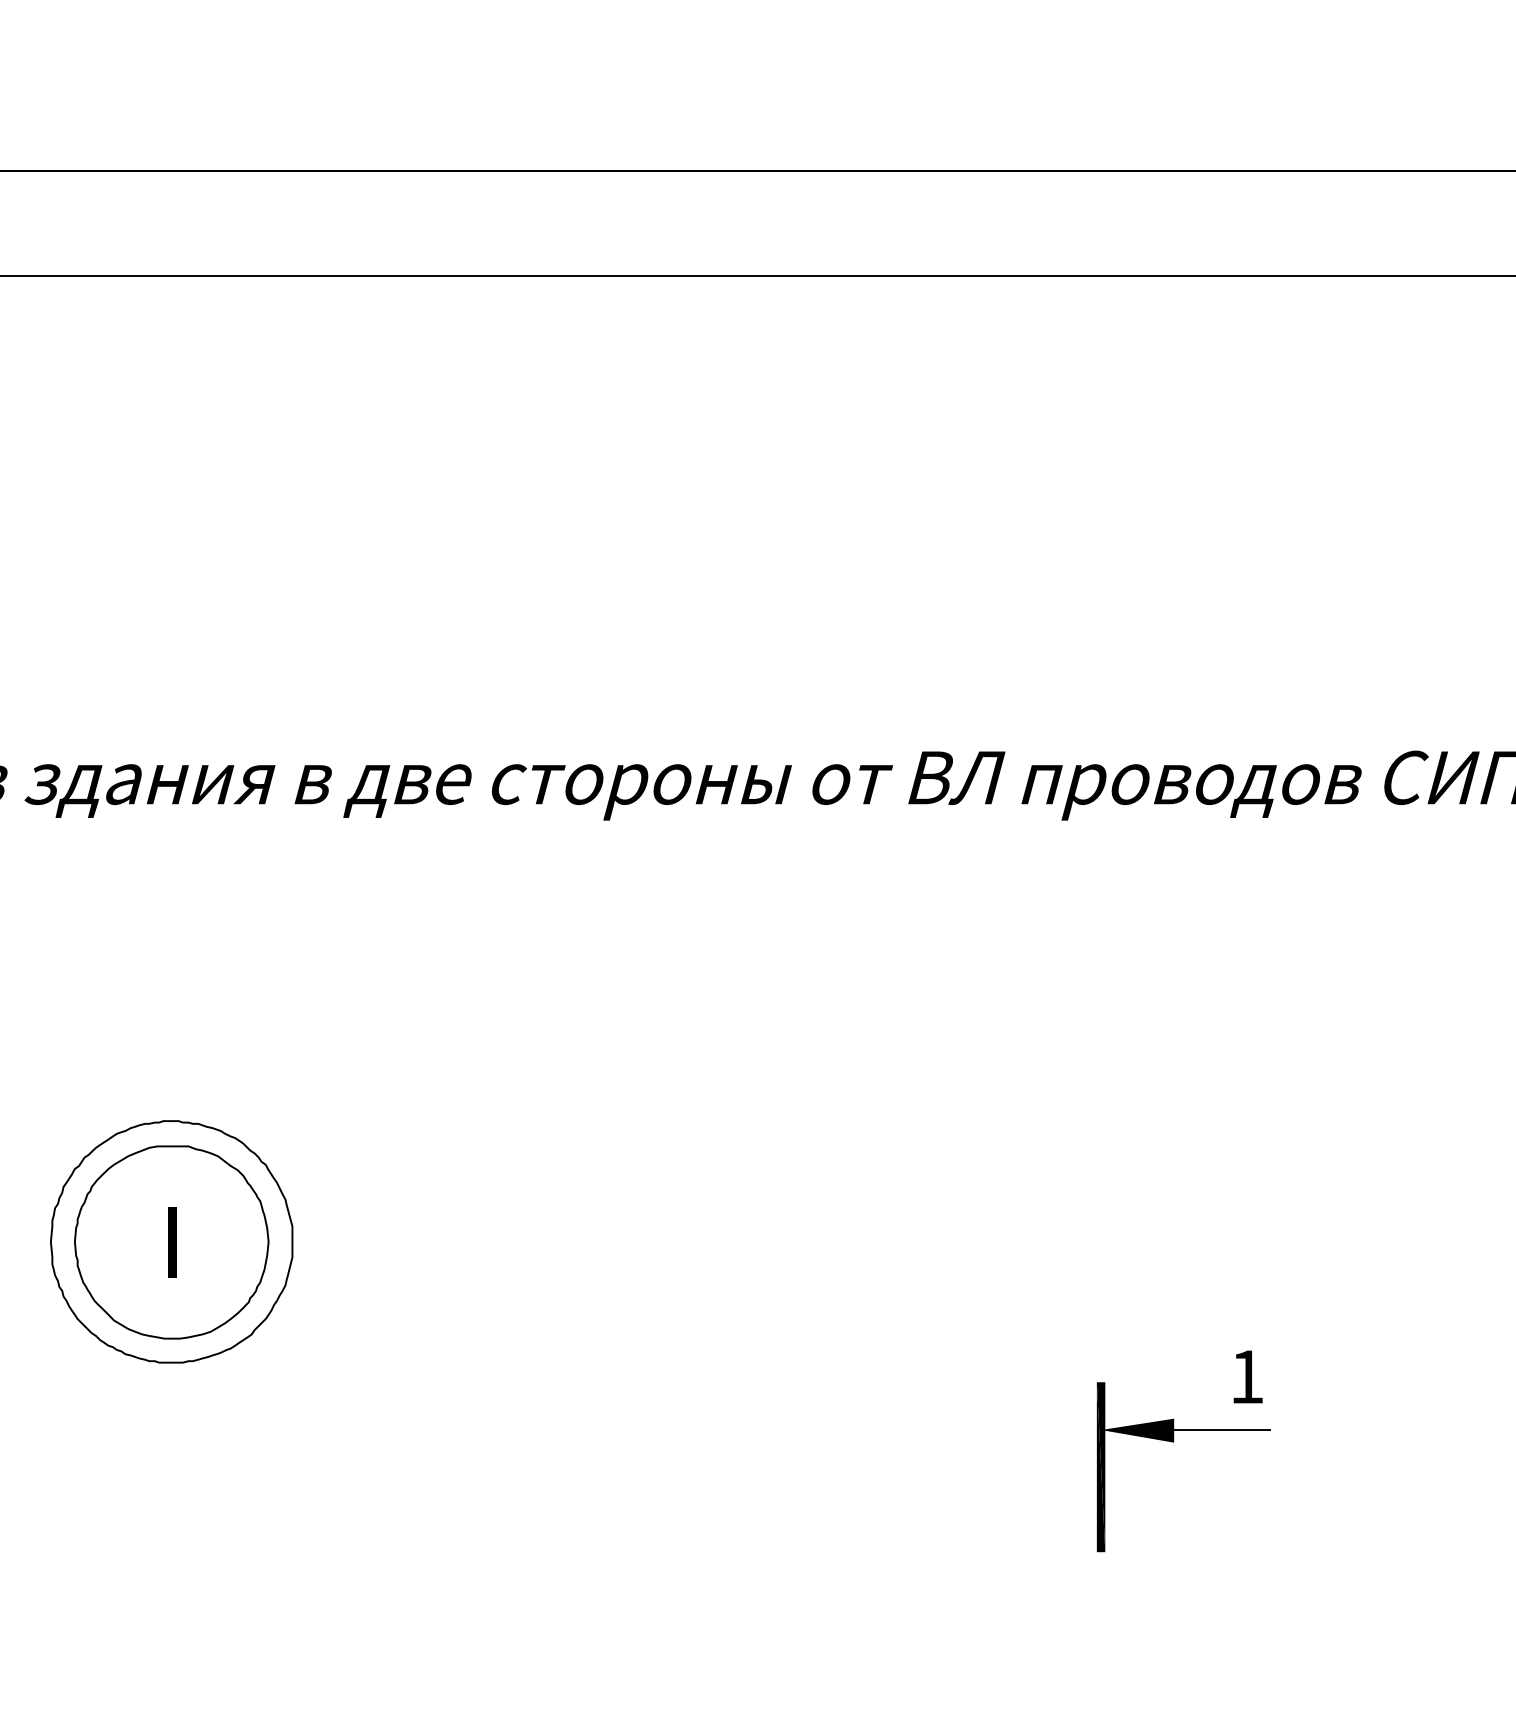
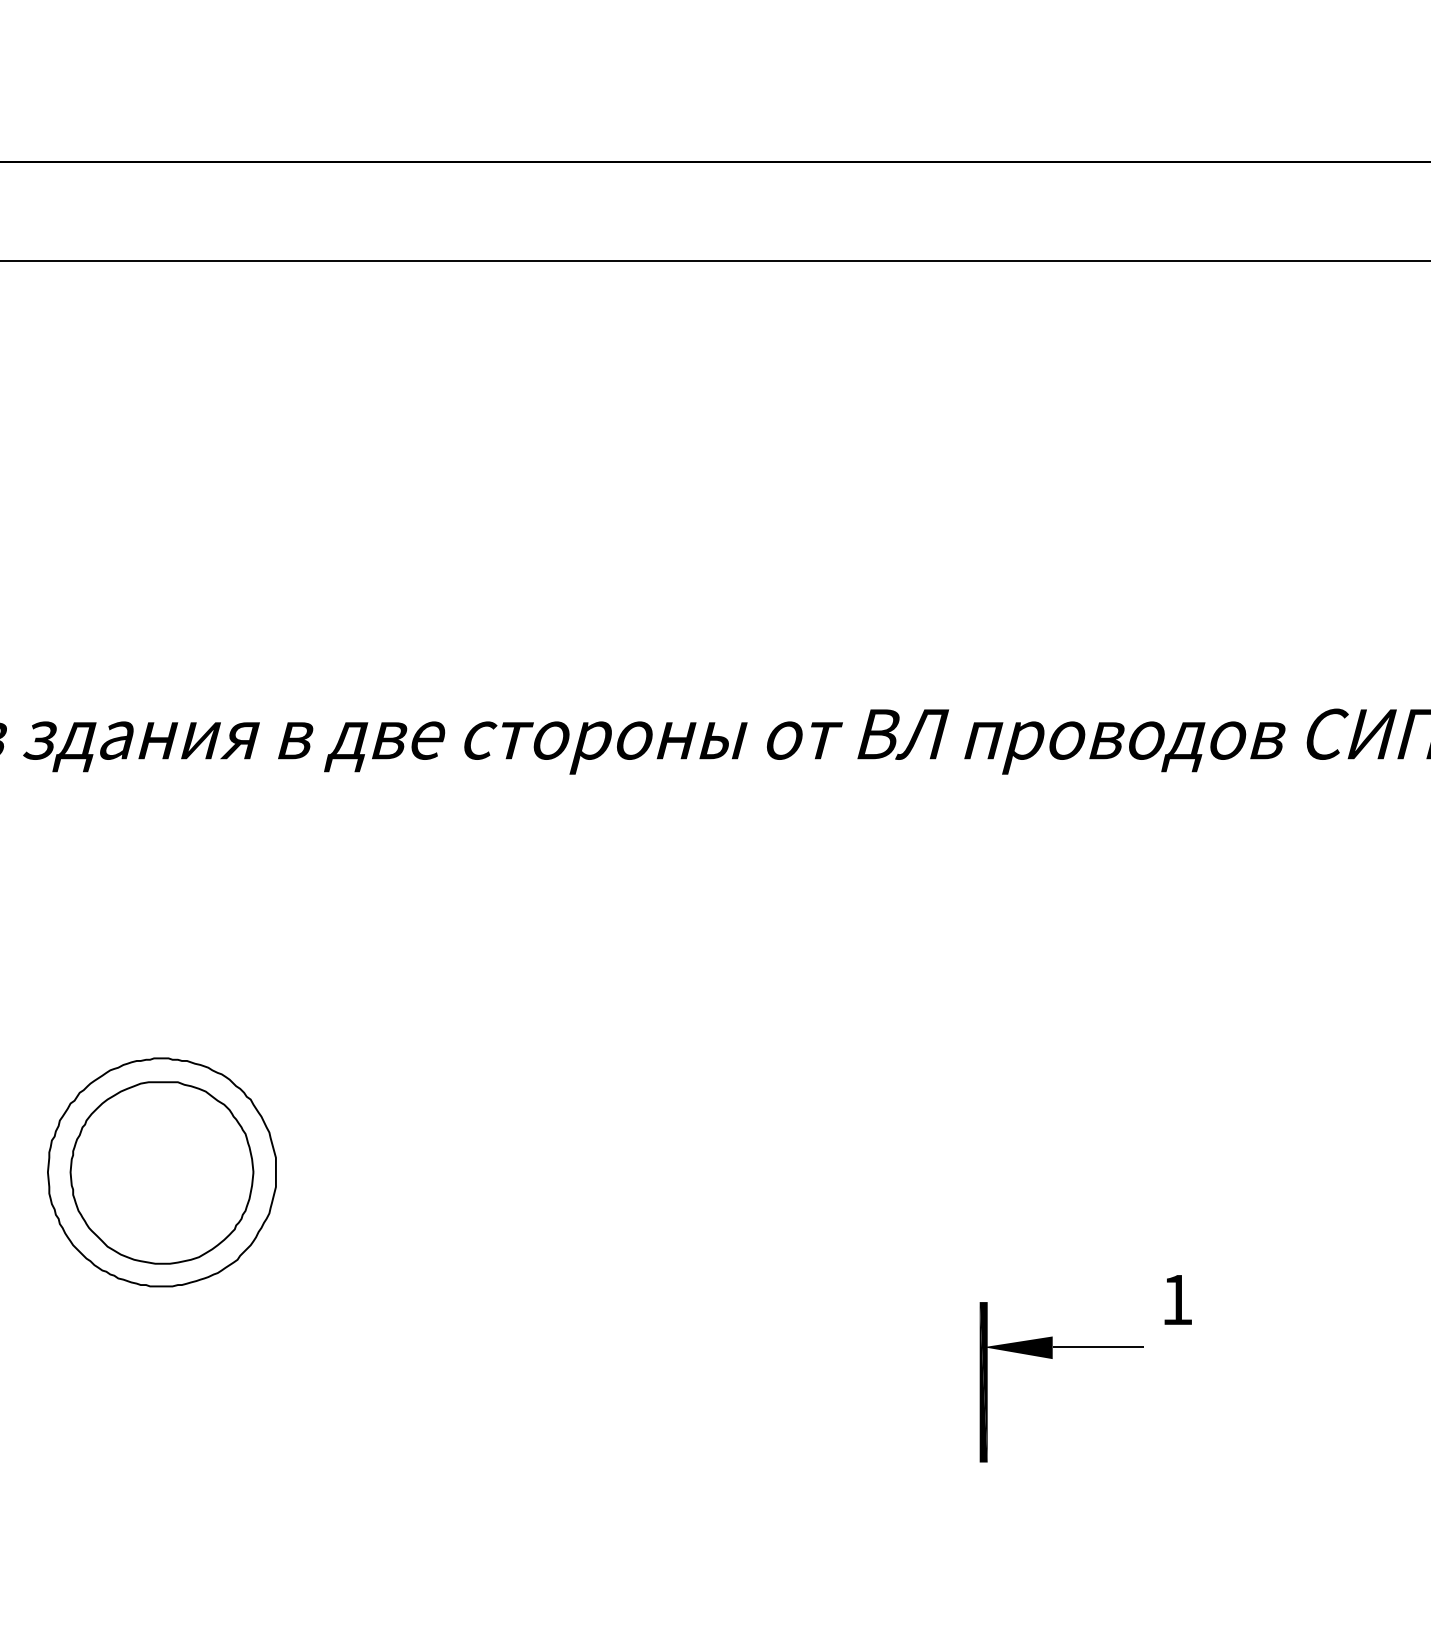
fill: (172, 1242) -> (162, 1172), removed
part: (1173, 1442) -> (1052, 1358), moved

